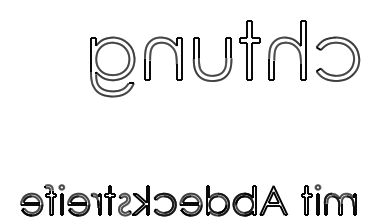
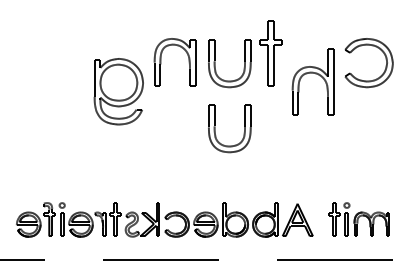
part: (289, 44) -> (315, 74), moved
part: (112, 66) -> (118, 91), moved
part: (199, 118) -> (215, 128), added

